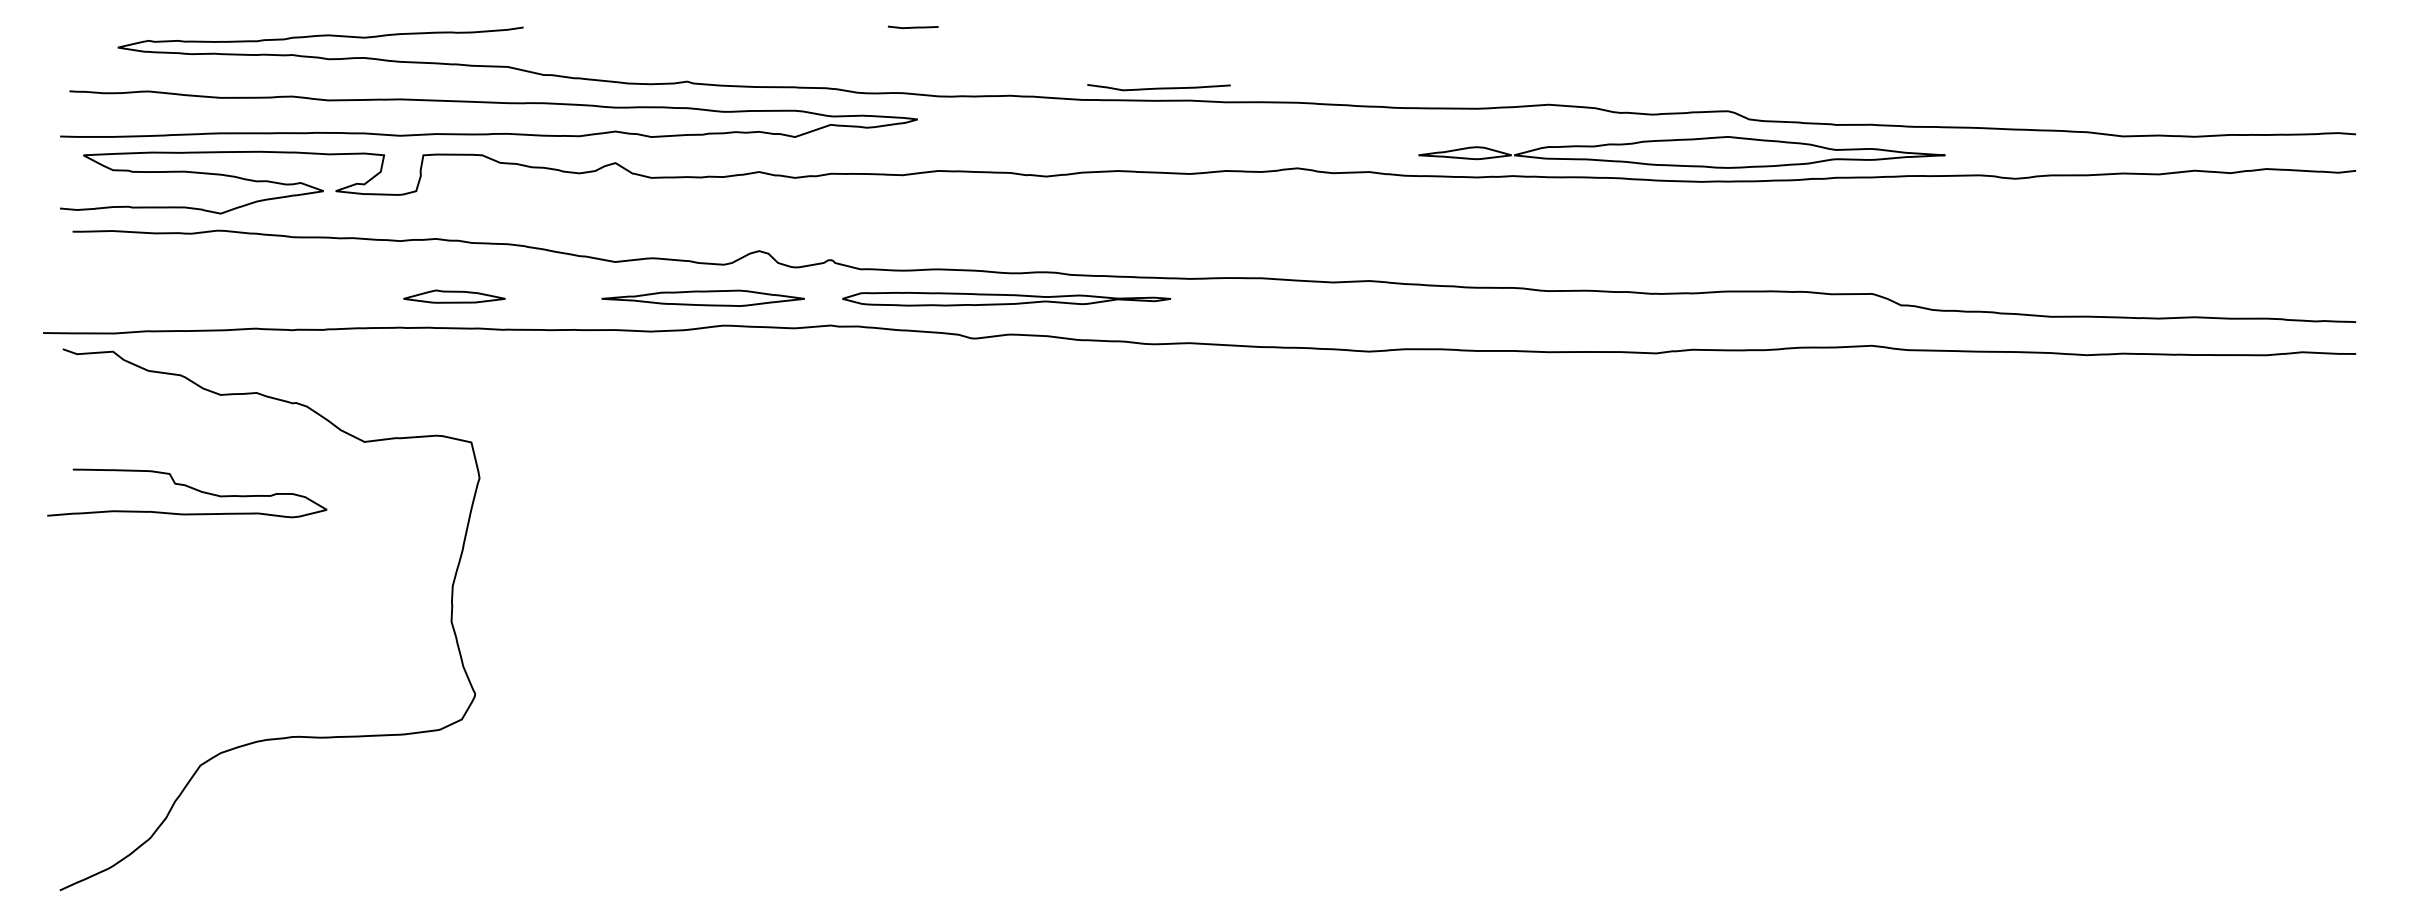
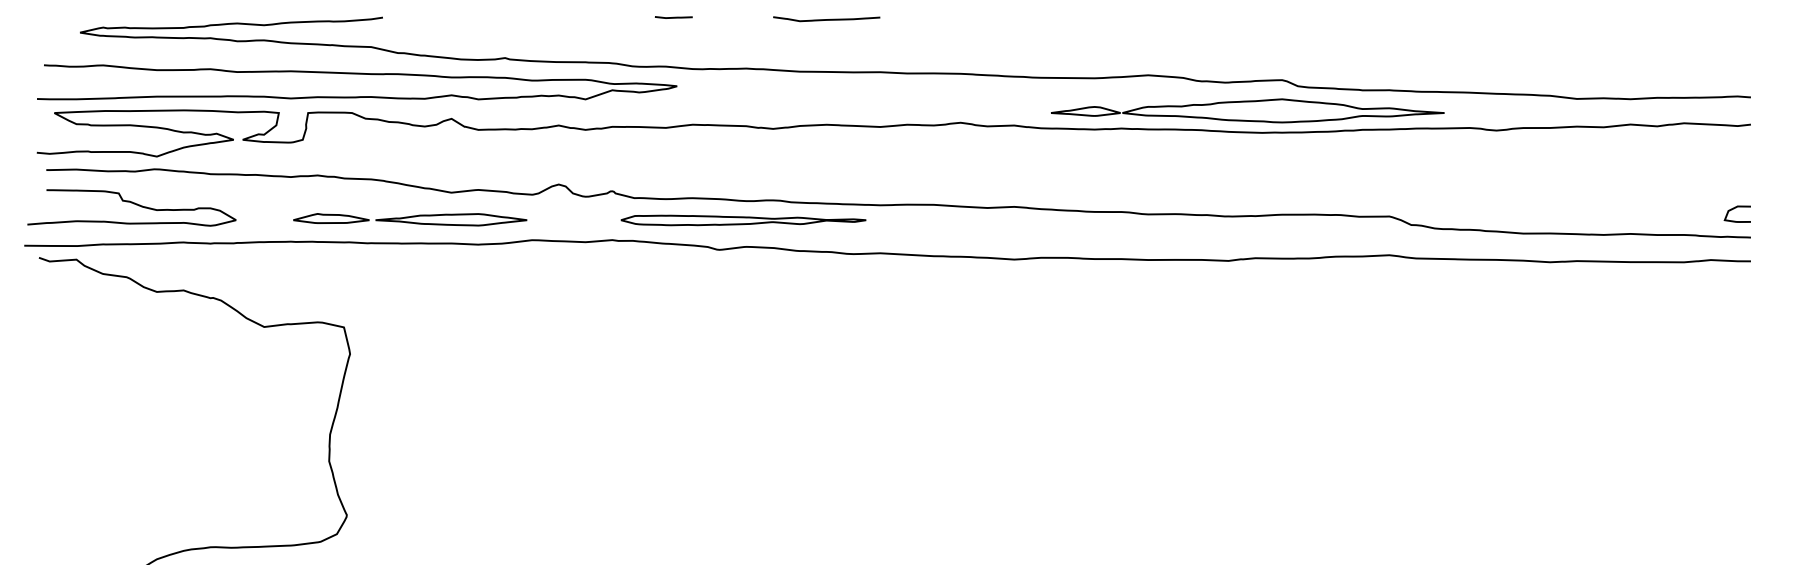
curve: (1158, 87) -> (826, 19), moved
curve: (2334, 283) -> (1734, 208), added
part: (702, 297) -> (450, 219), moved
curve: (190, 488) -> (134, 204), moved

